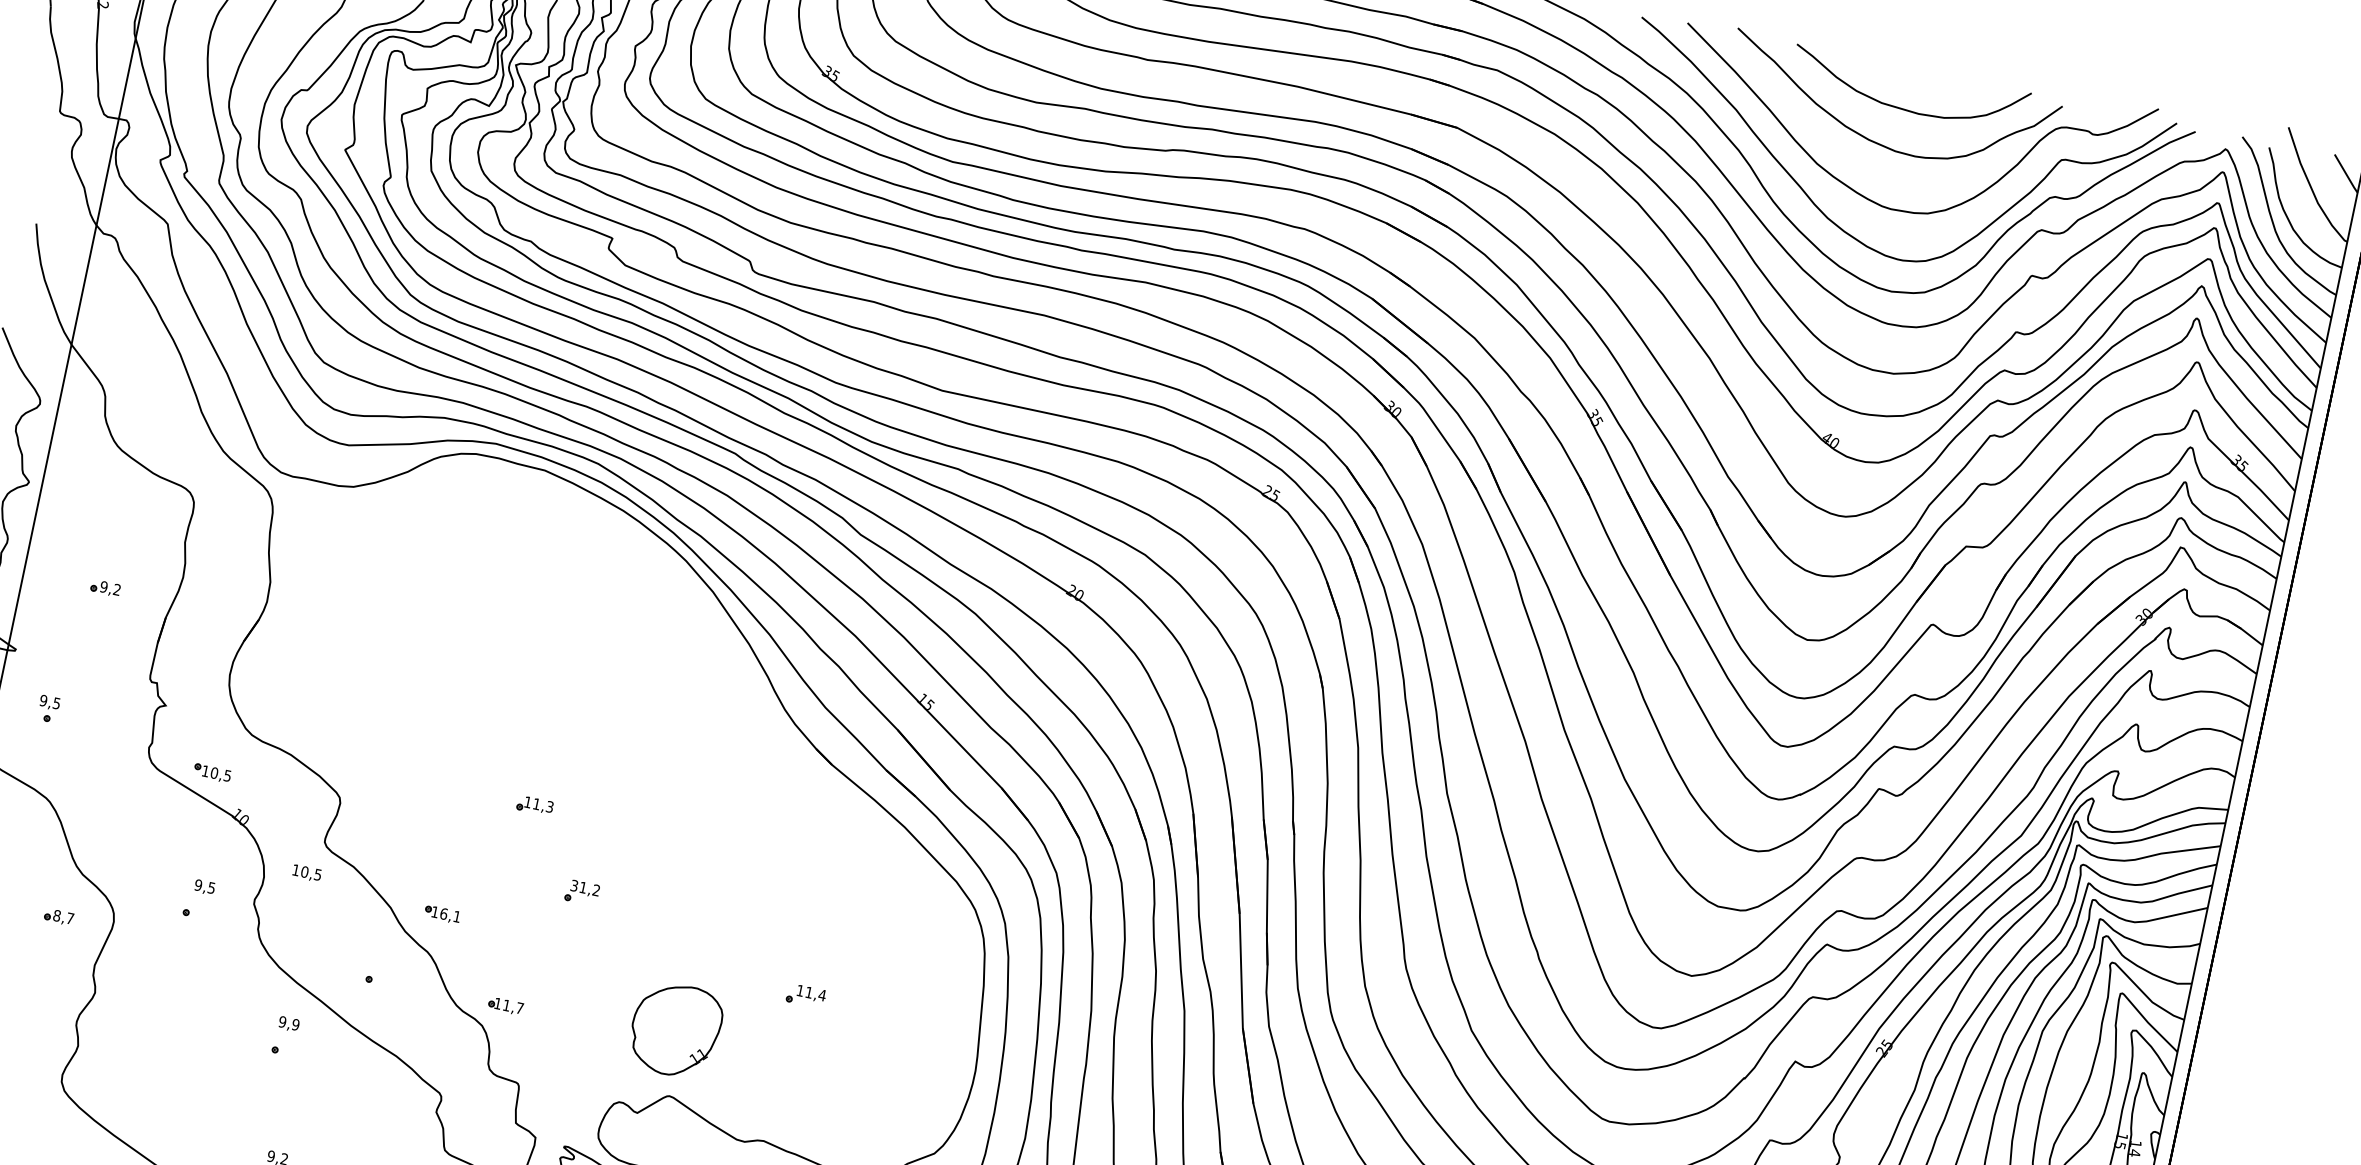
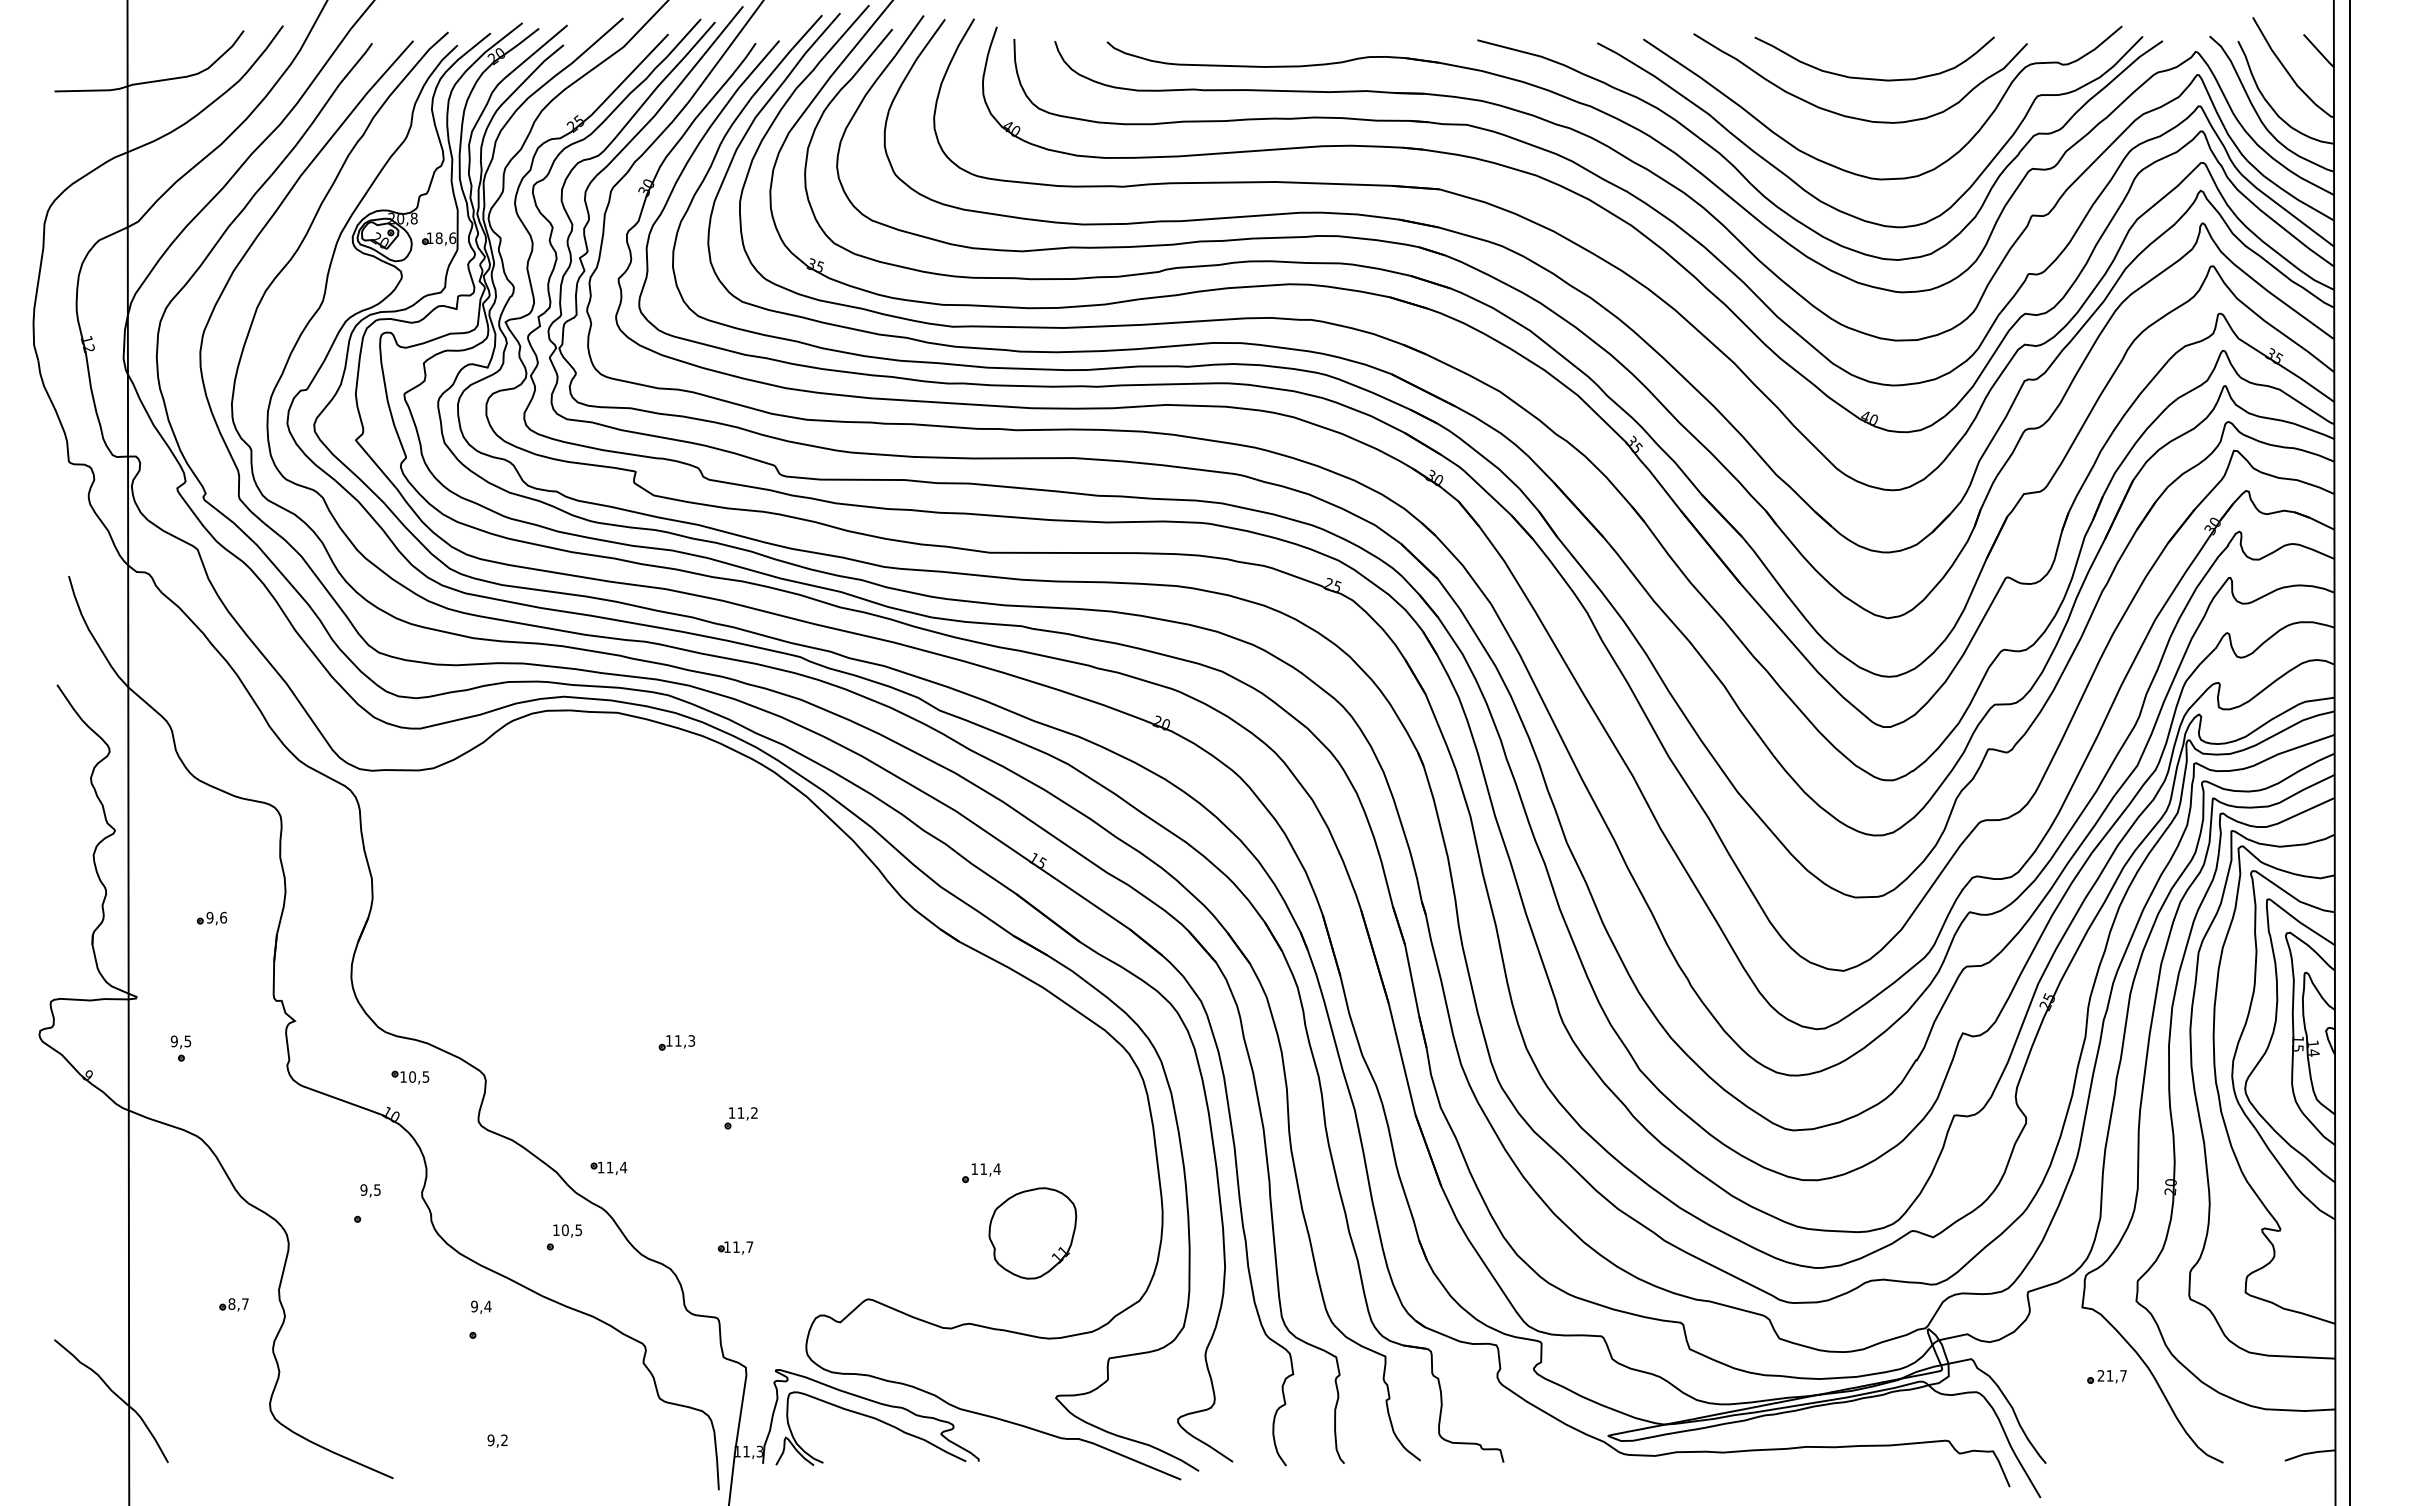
text: (117, 589) -> (223, 917), 9,2 -> 9,6
part: (212, 773) -> (410, 1077), moved
text: (306, 872) -> (567, 1230), moved
text: (574, 885) -> (731, 1112), 31,2 -> 11,2
text: (450, 915) -> (616, 1167), 16,1 -> 11,4
part: (58, 916) -> (233, 1304), moved
part: (505, 1005) -> (735, 1247), moved
text: (295, 1024) -> (487, 1306), 9,9 -> 9,4
part: (675, 1030) -> (1032, 1233), moved

